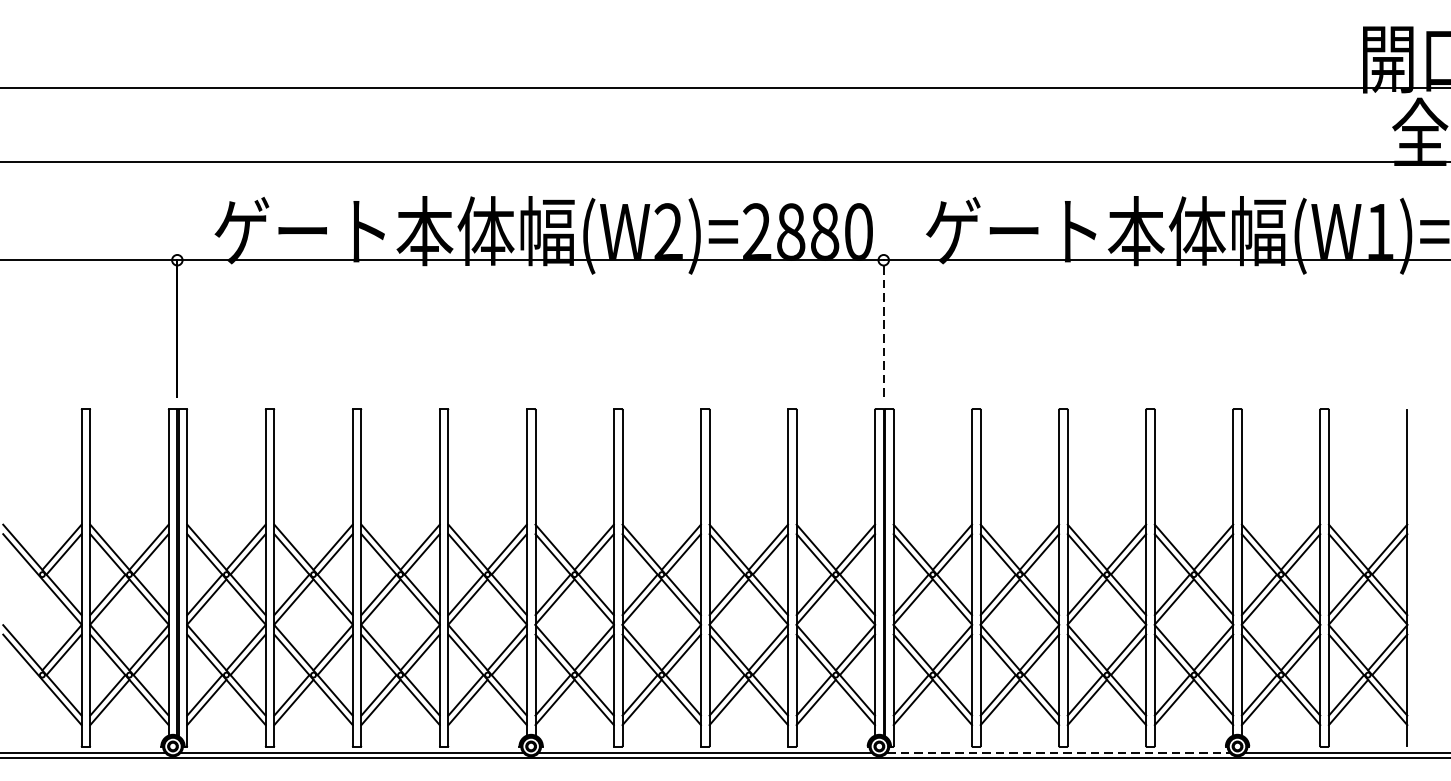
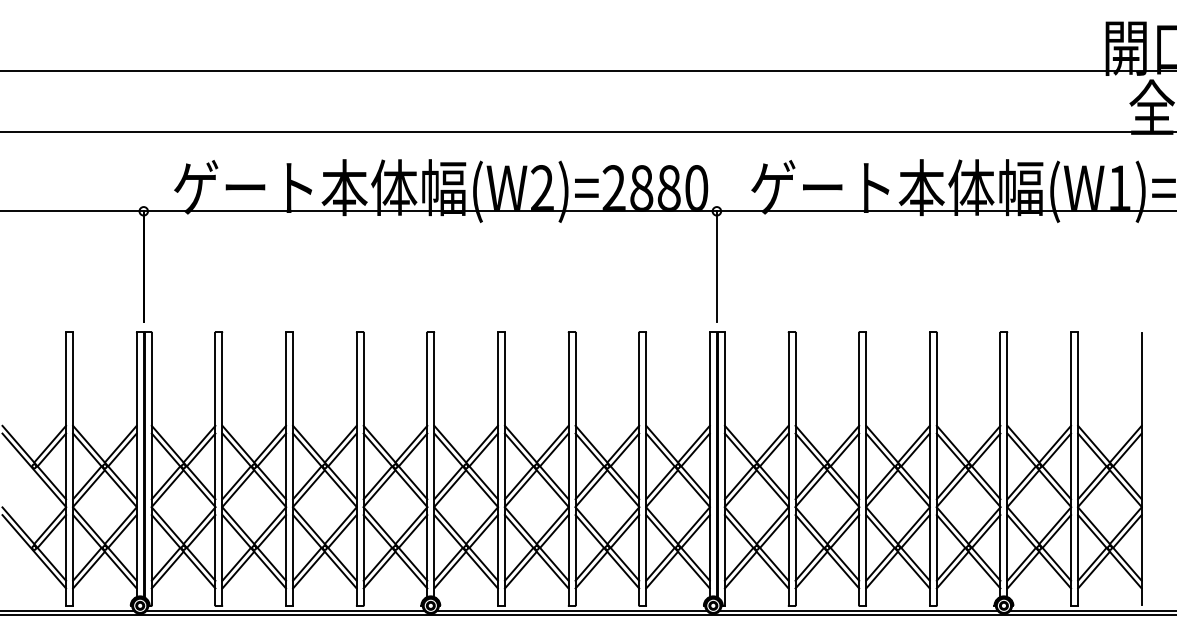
line: (883, 328) -> (716, 266), dashed -> solid
line: (1059, 752) -> (859, 610), dashed -> solid

